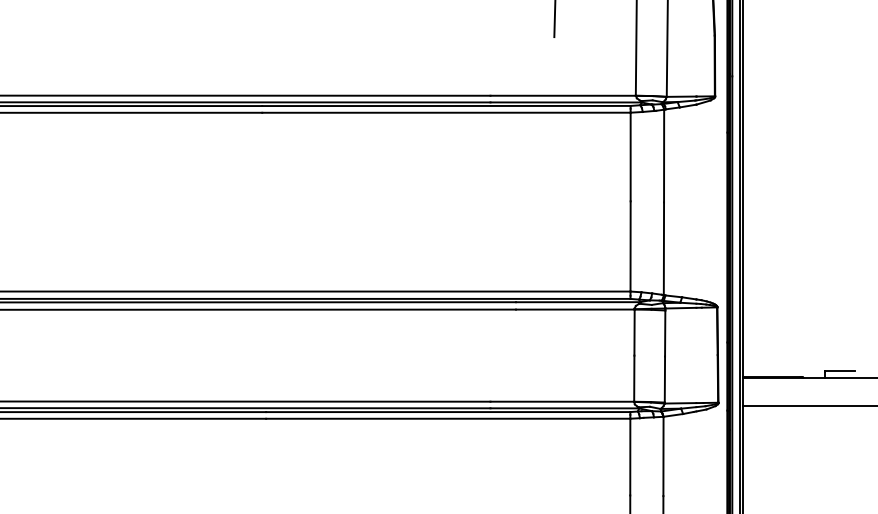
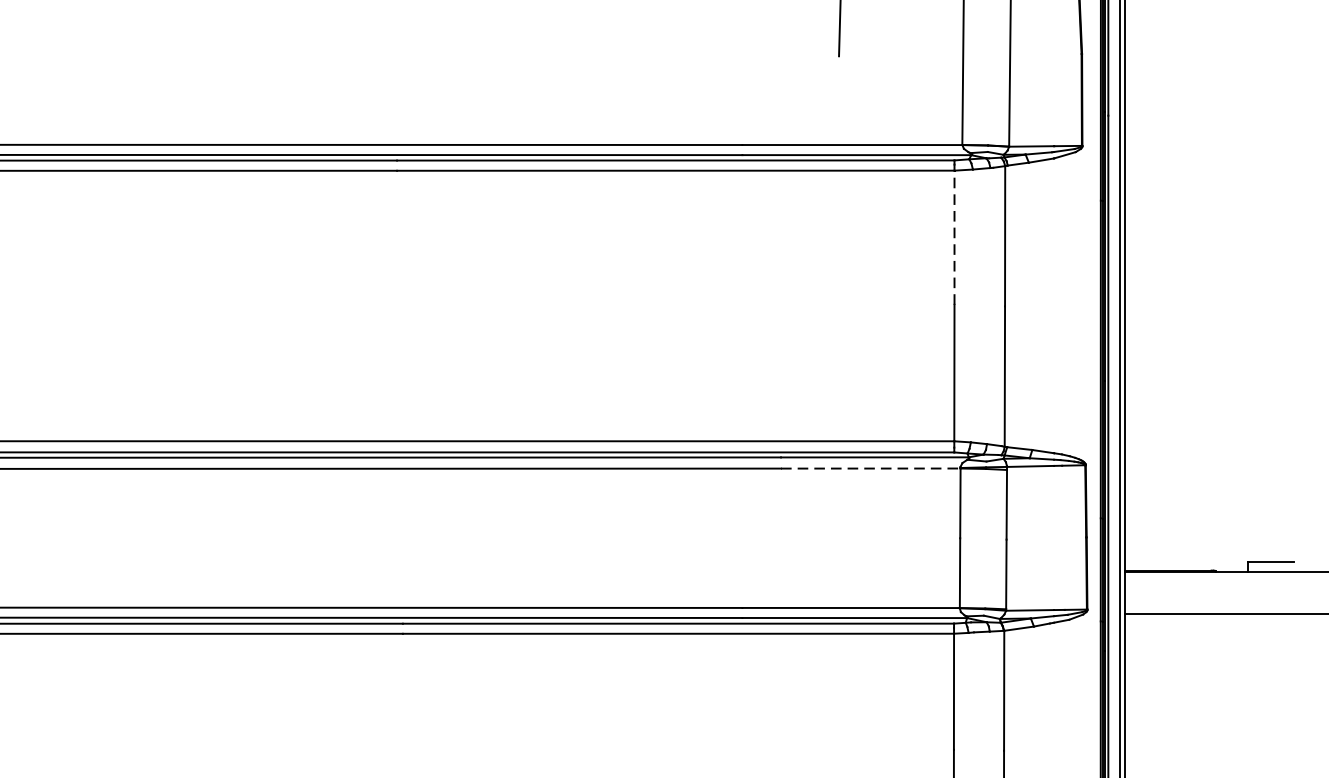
line: (630, 156) -> (954, 236), solid -> dashed
line: (575, 309) -> (871, 468), solid -> dashed

